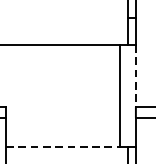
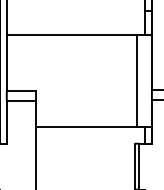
line: (135, 75) -> (151, 62), dashed -> solid
line: (62, 147) -> (86, 126), dashed -> solid

